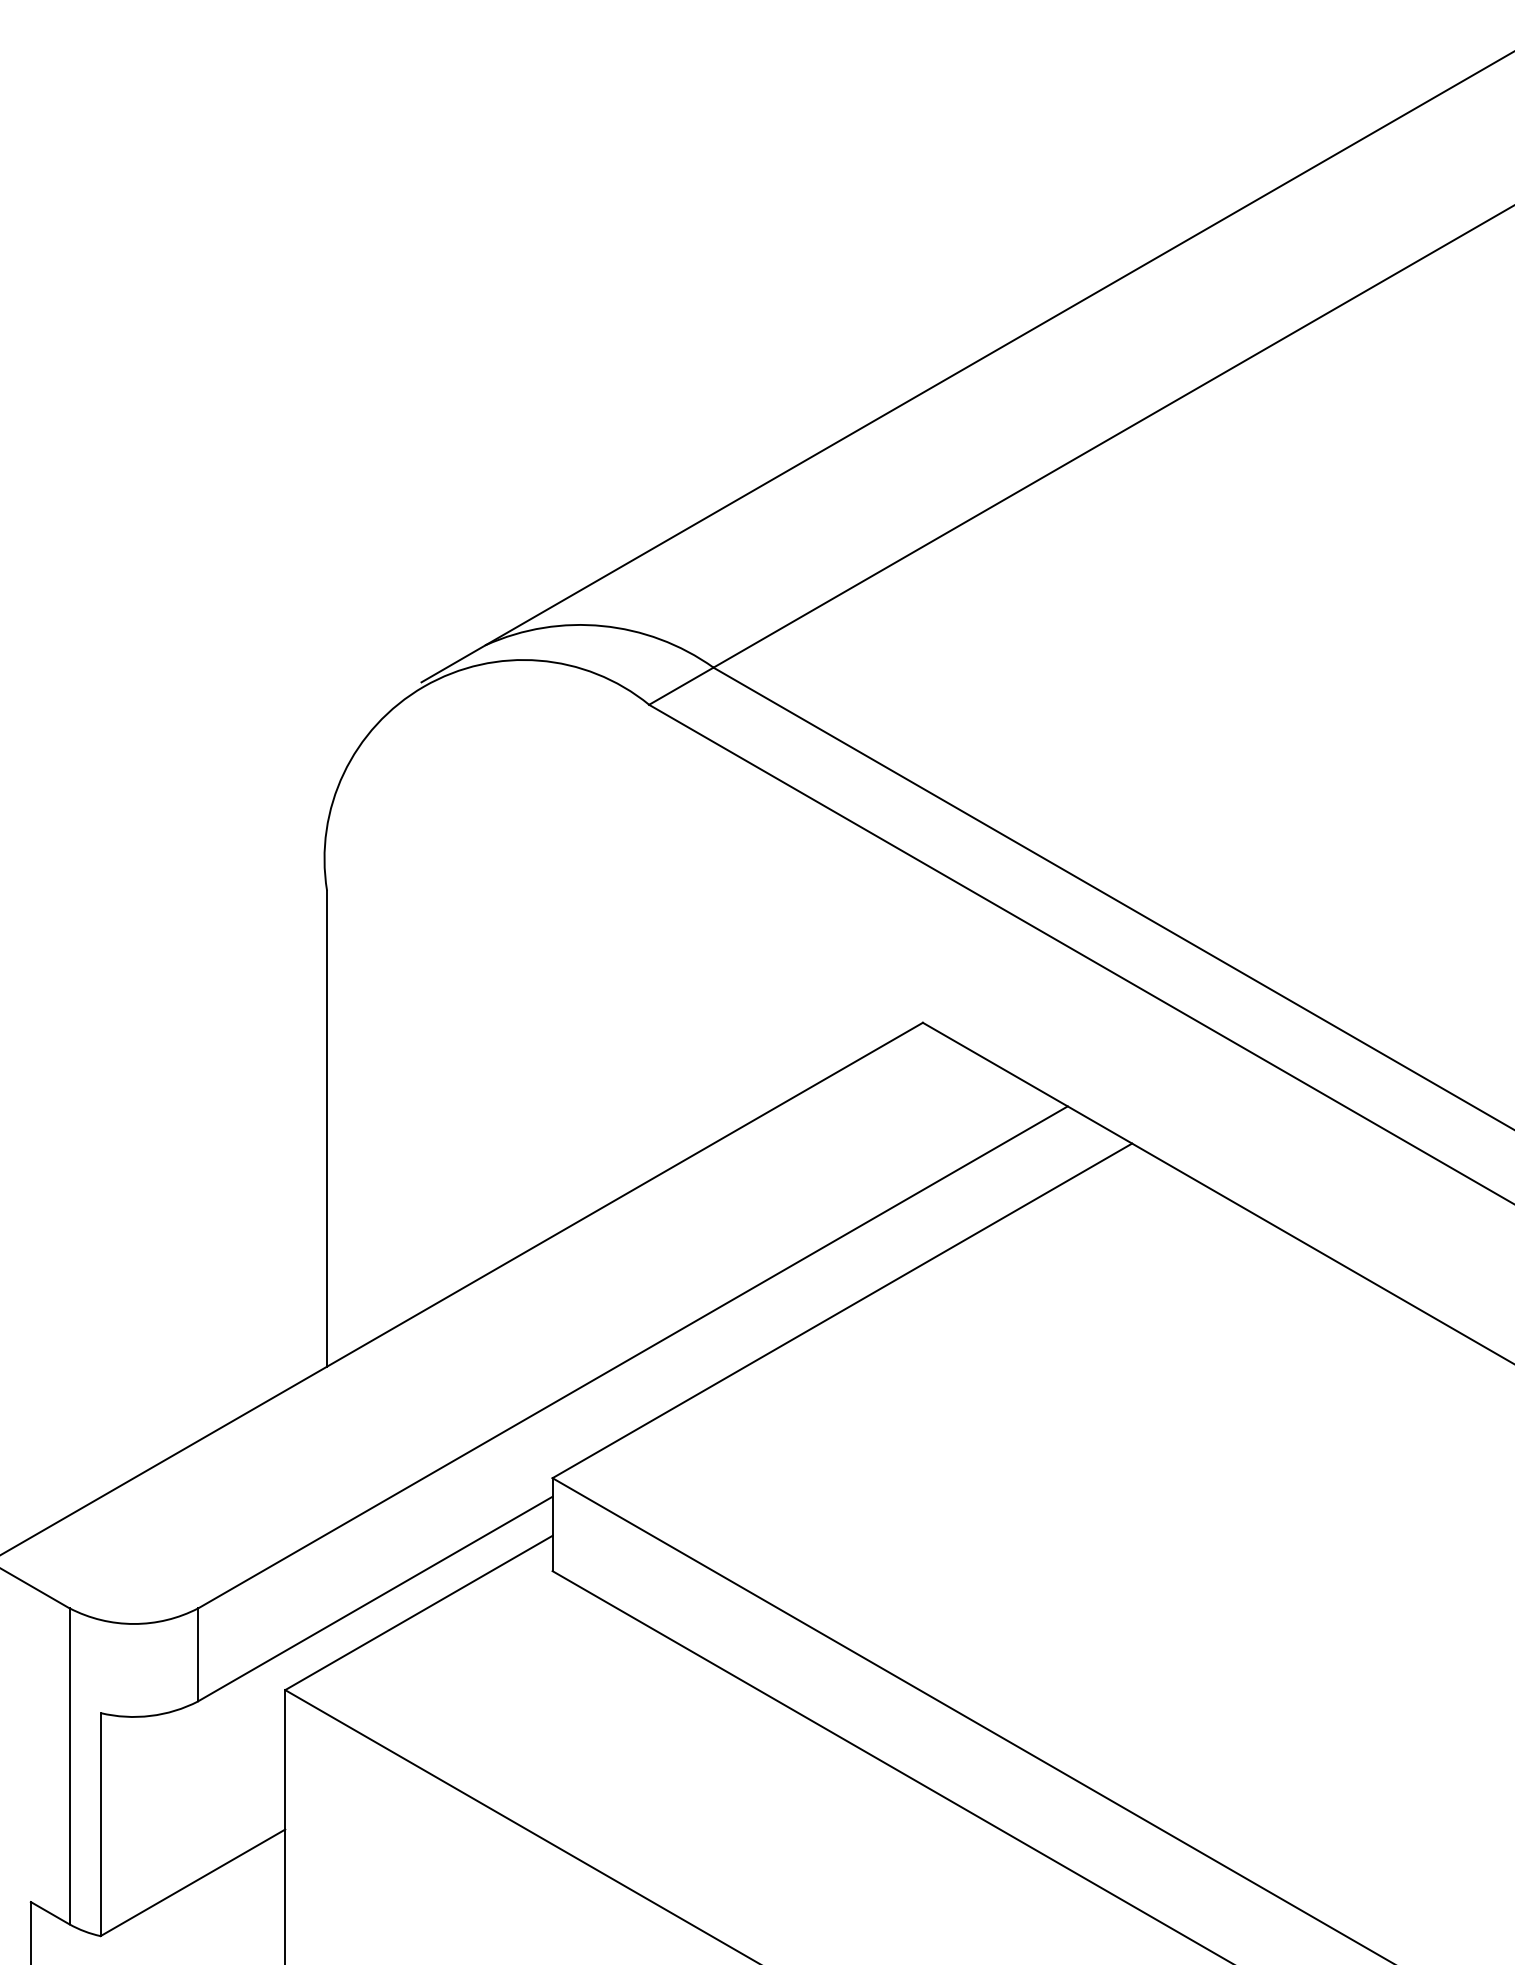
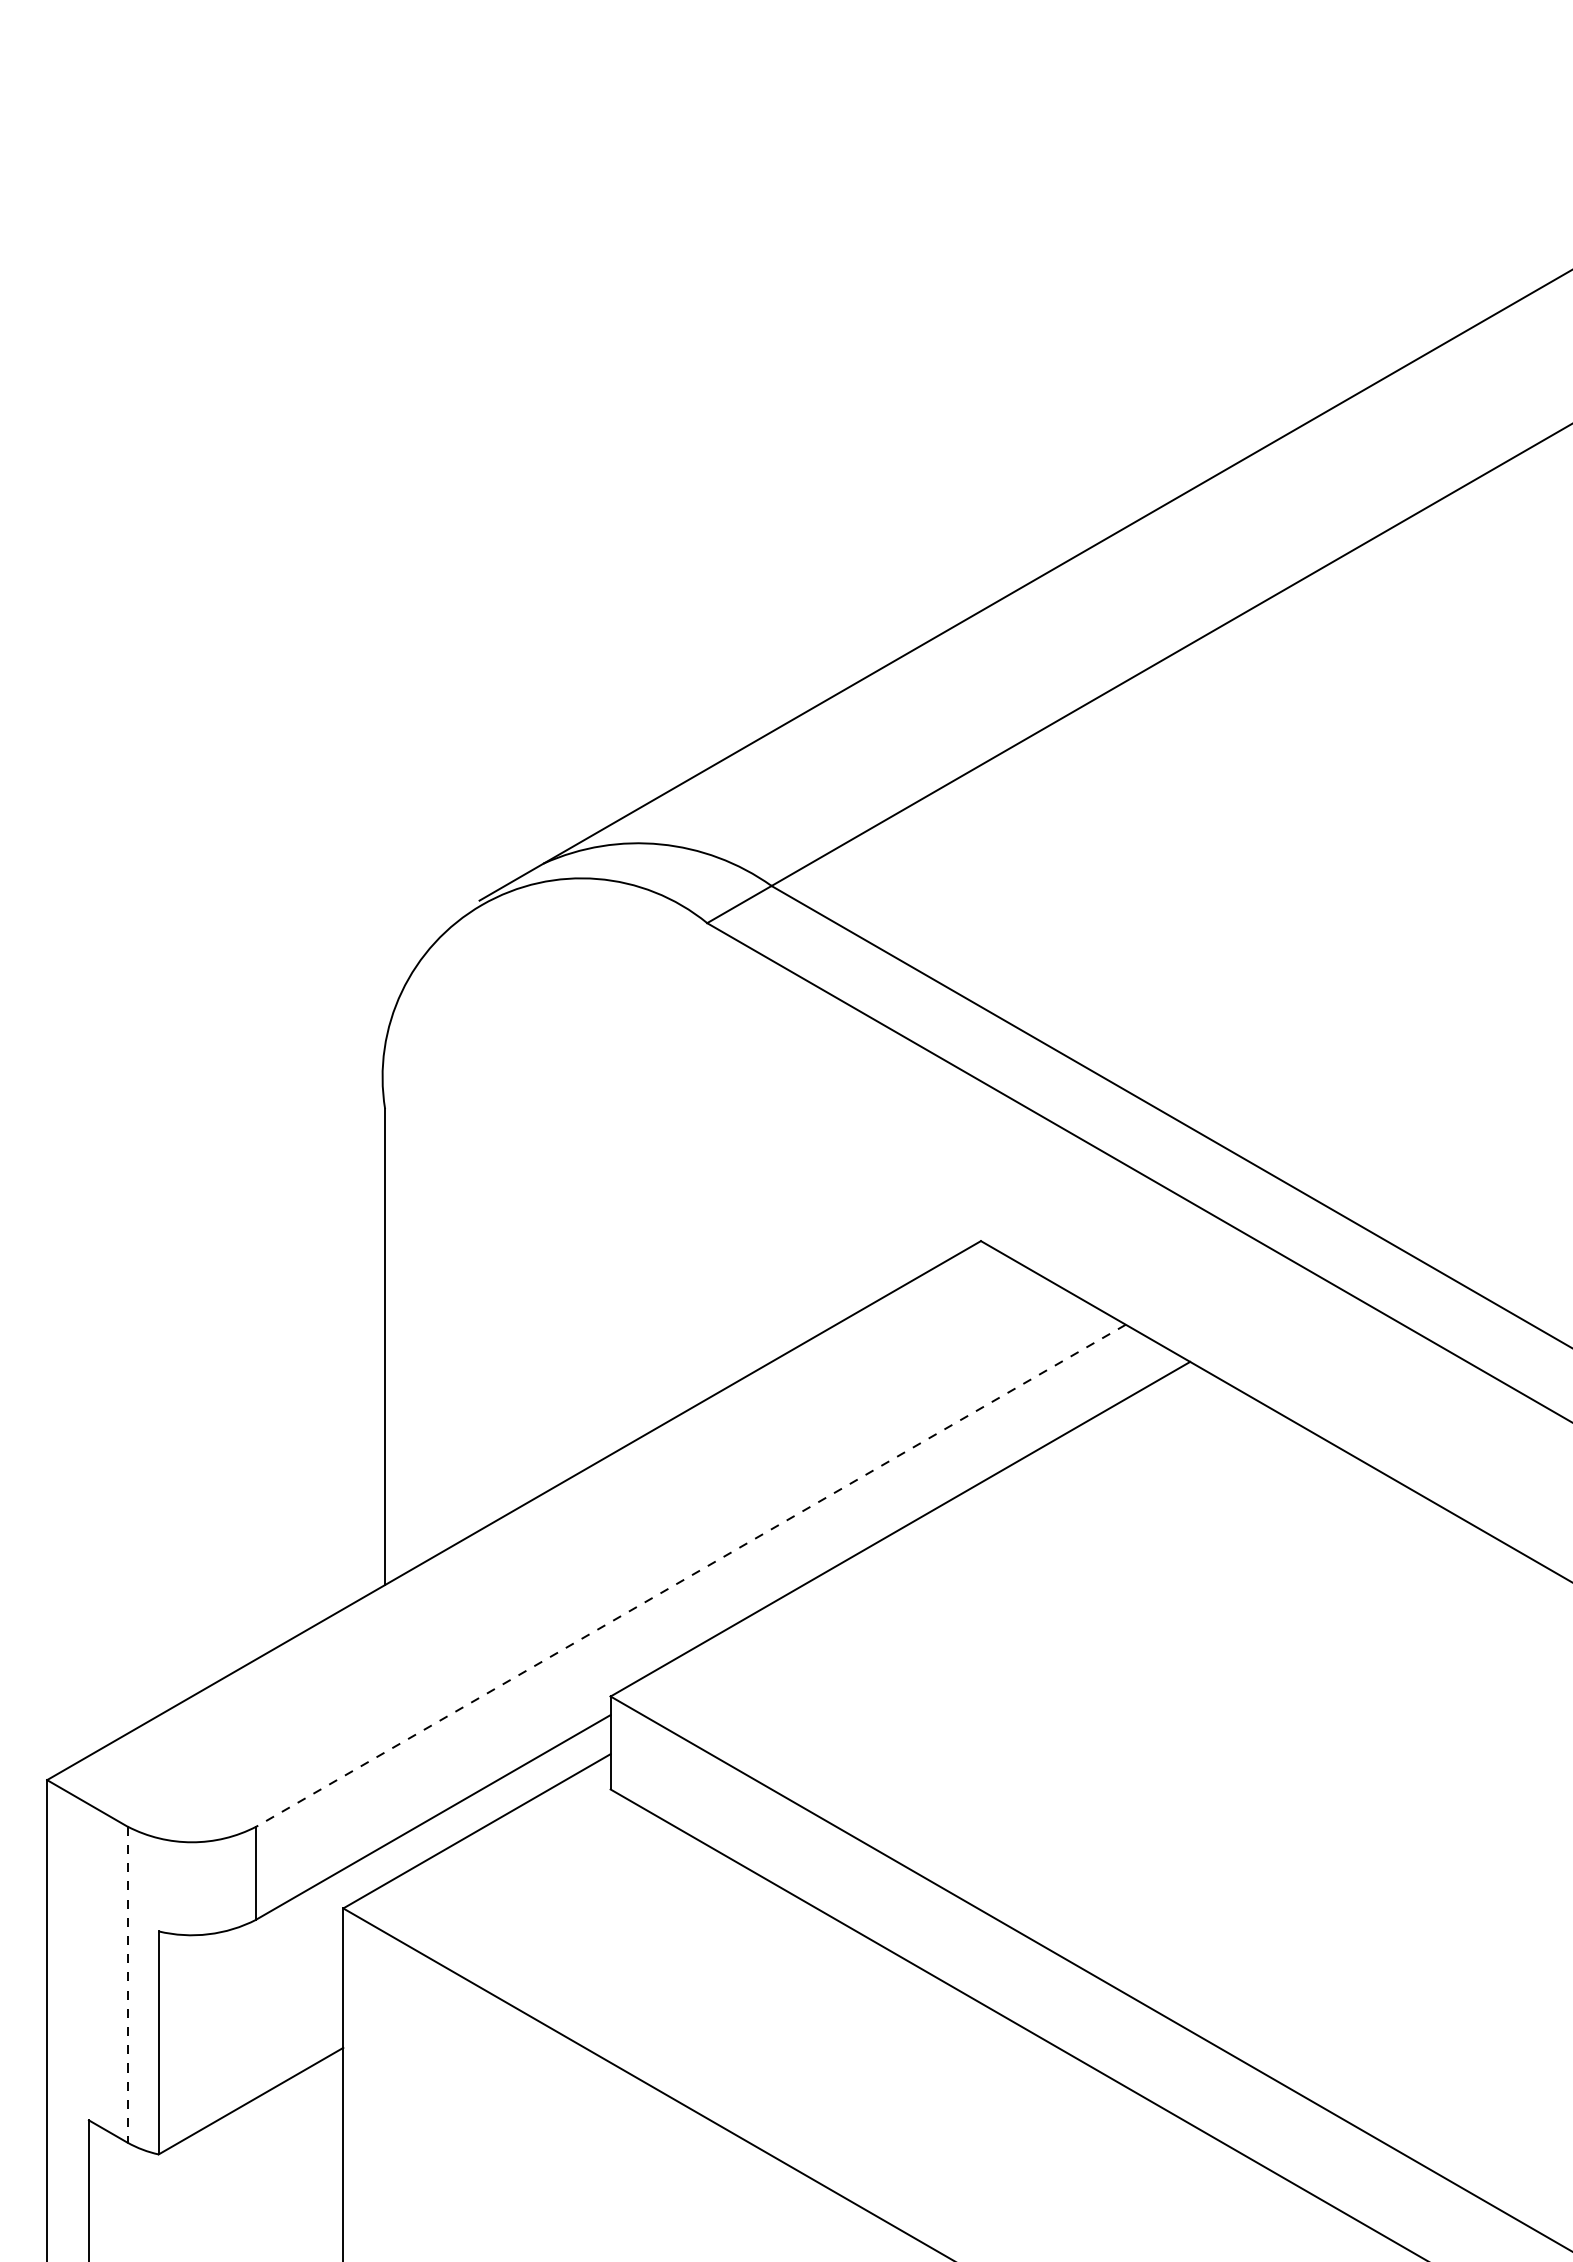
line: (633, 1357) -> (691, 1575), solid -> dashed
line: (69, 1767) -> (127, 1985), solid -> dashed

